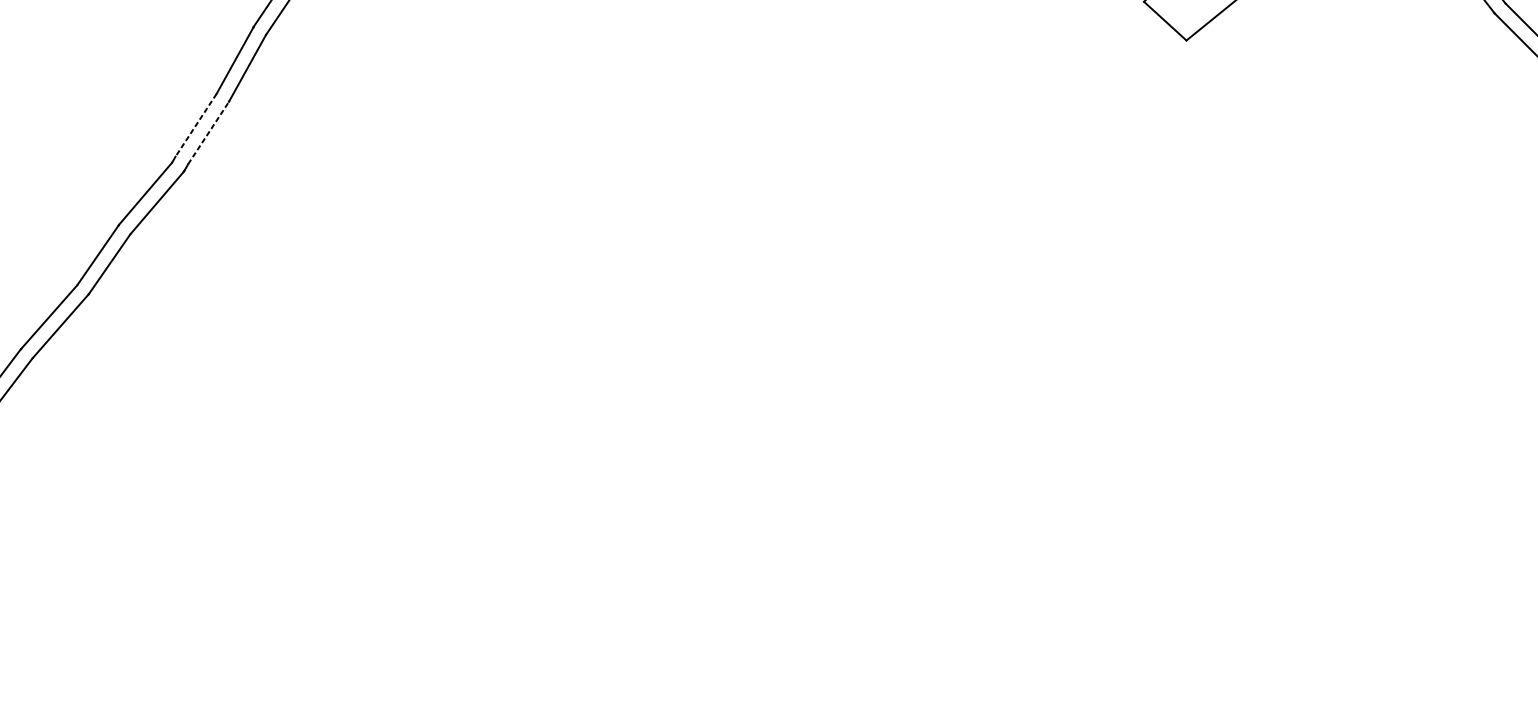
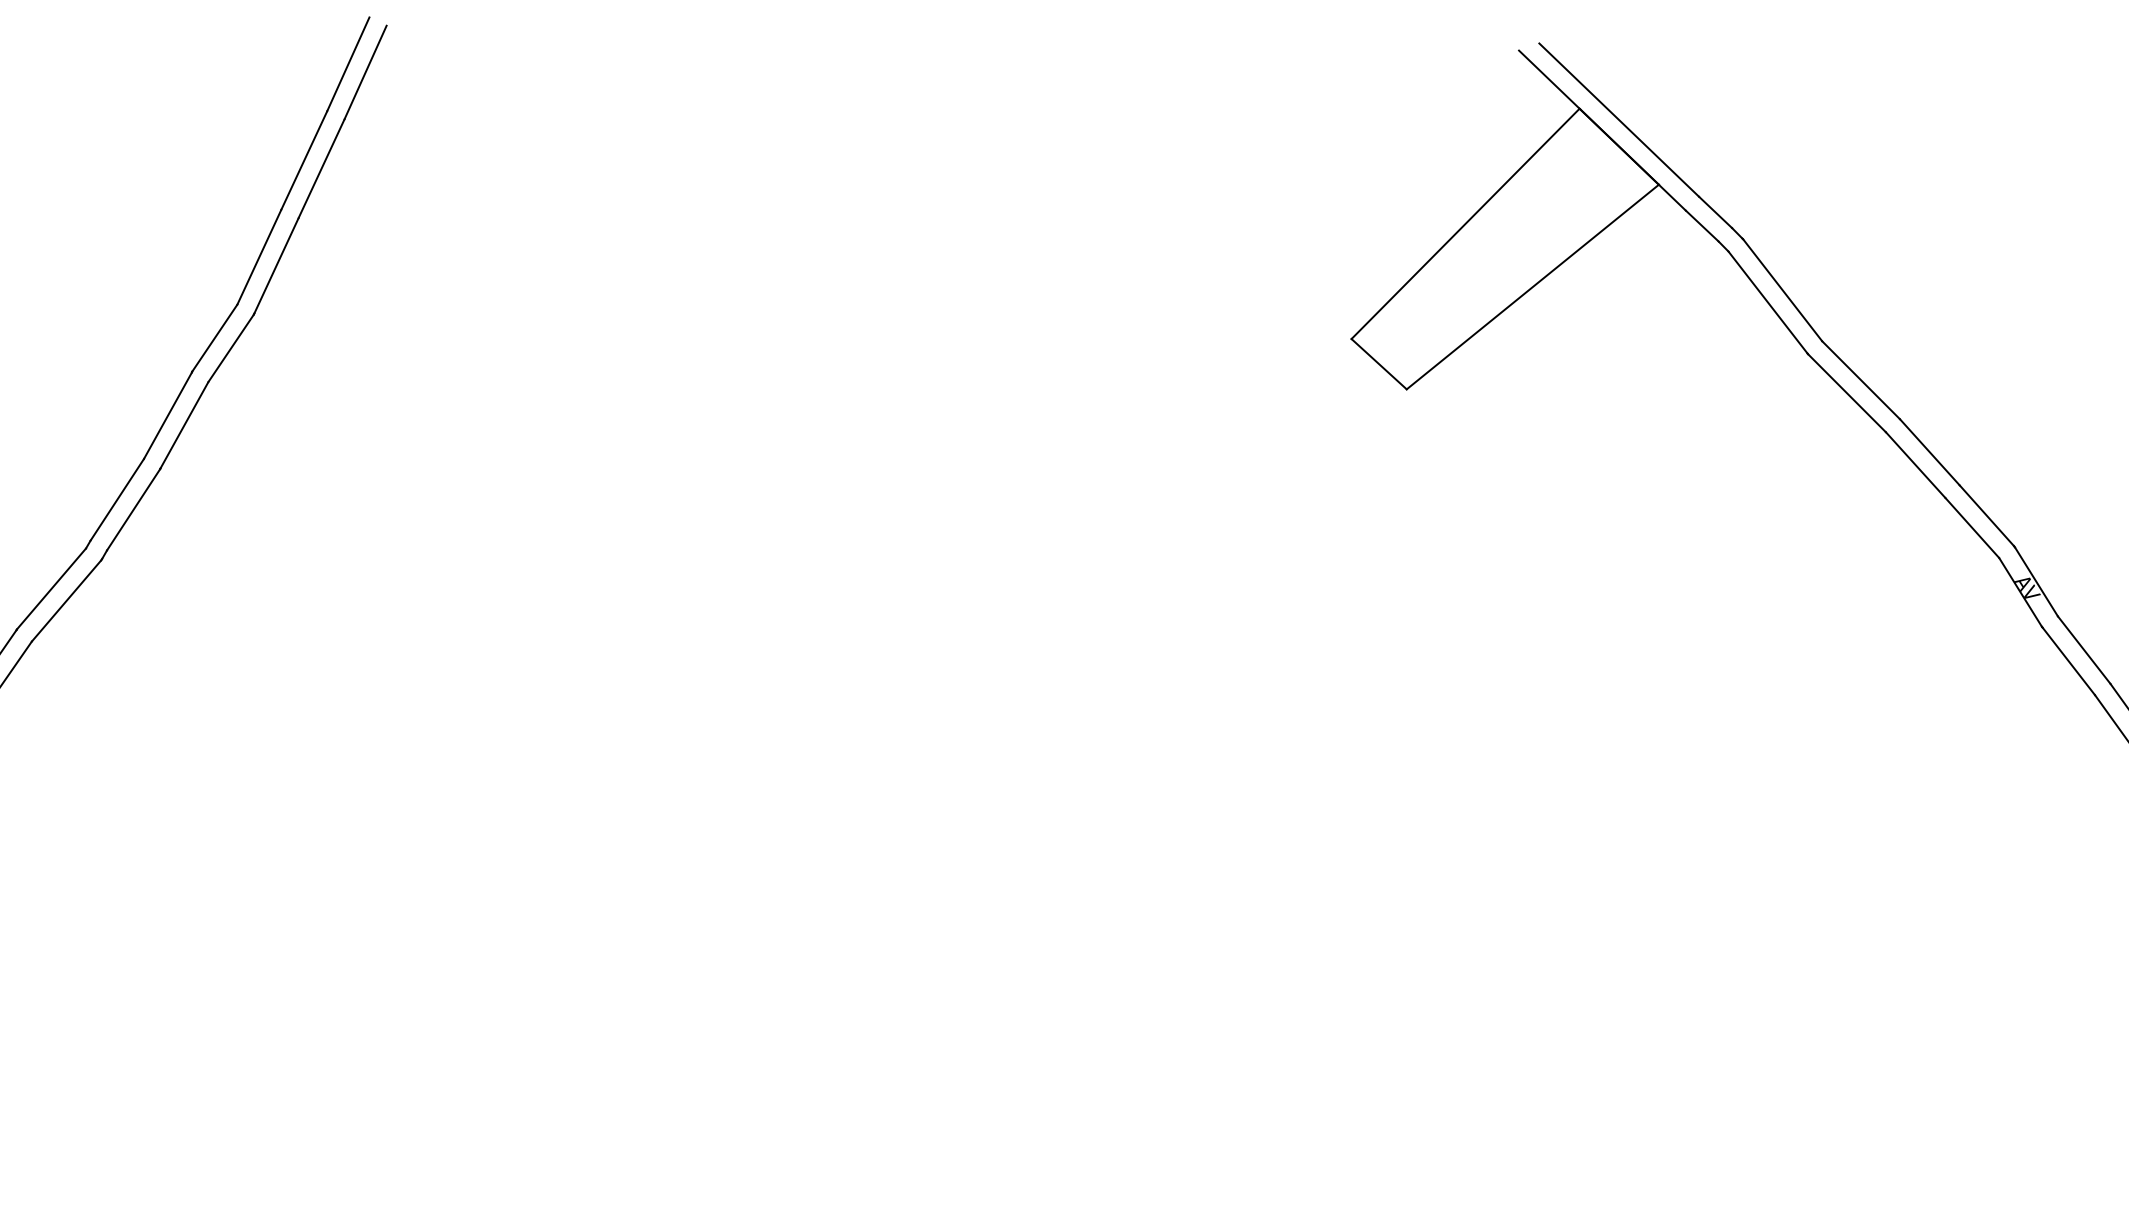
line: (196, 125) -> (117, 499), dashed -> solid
line: (208, 132) -> (133, 509), dashed -> solid

